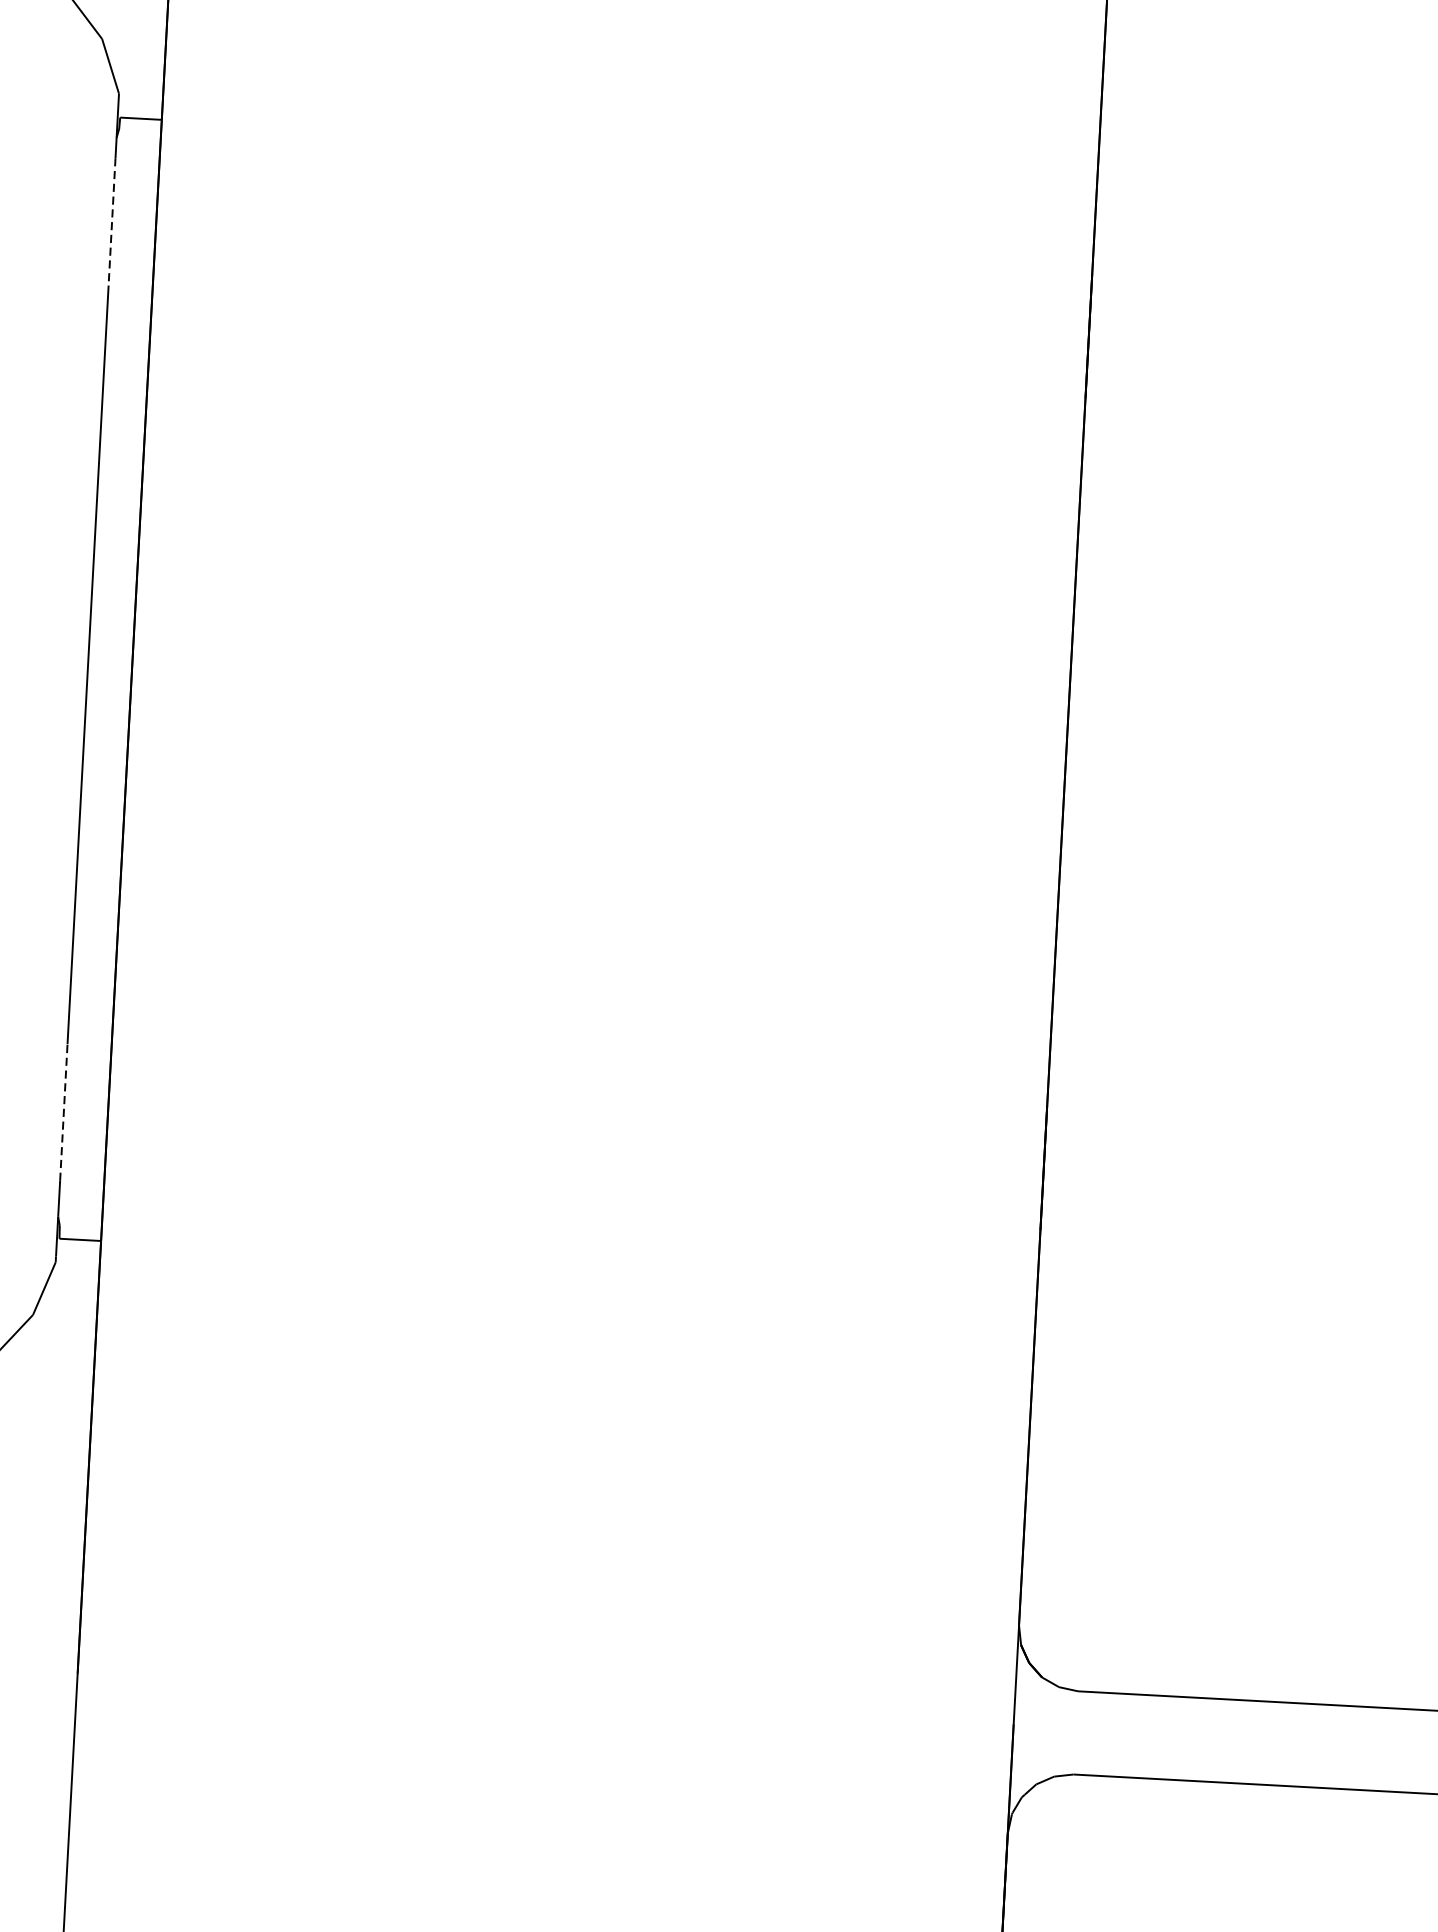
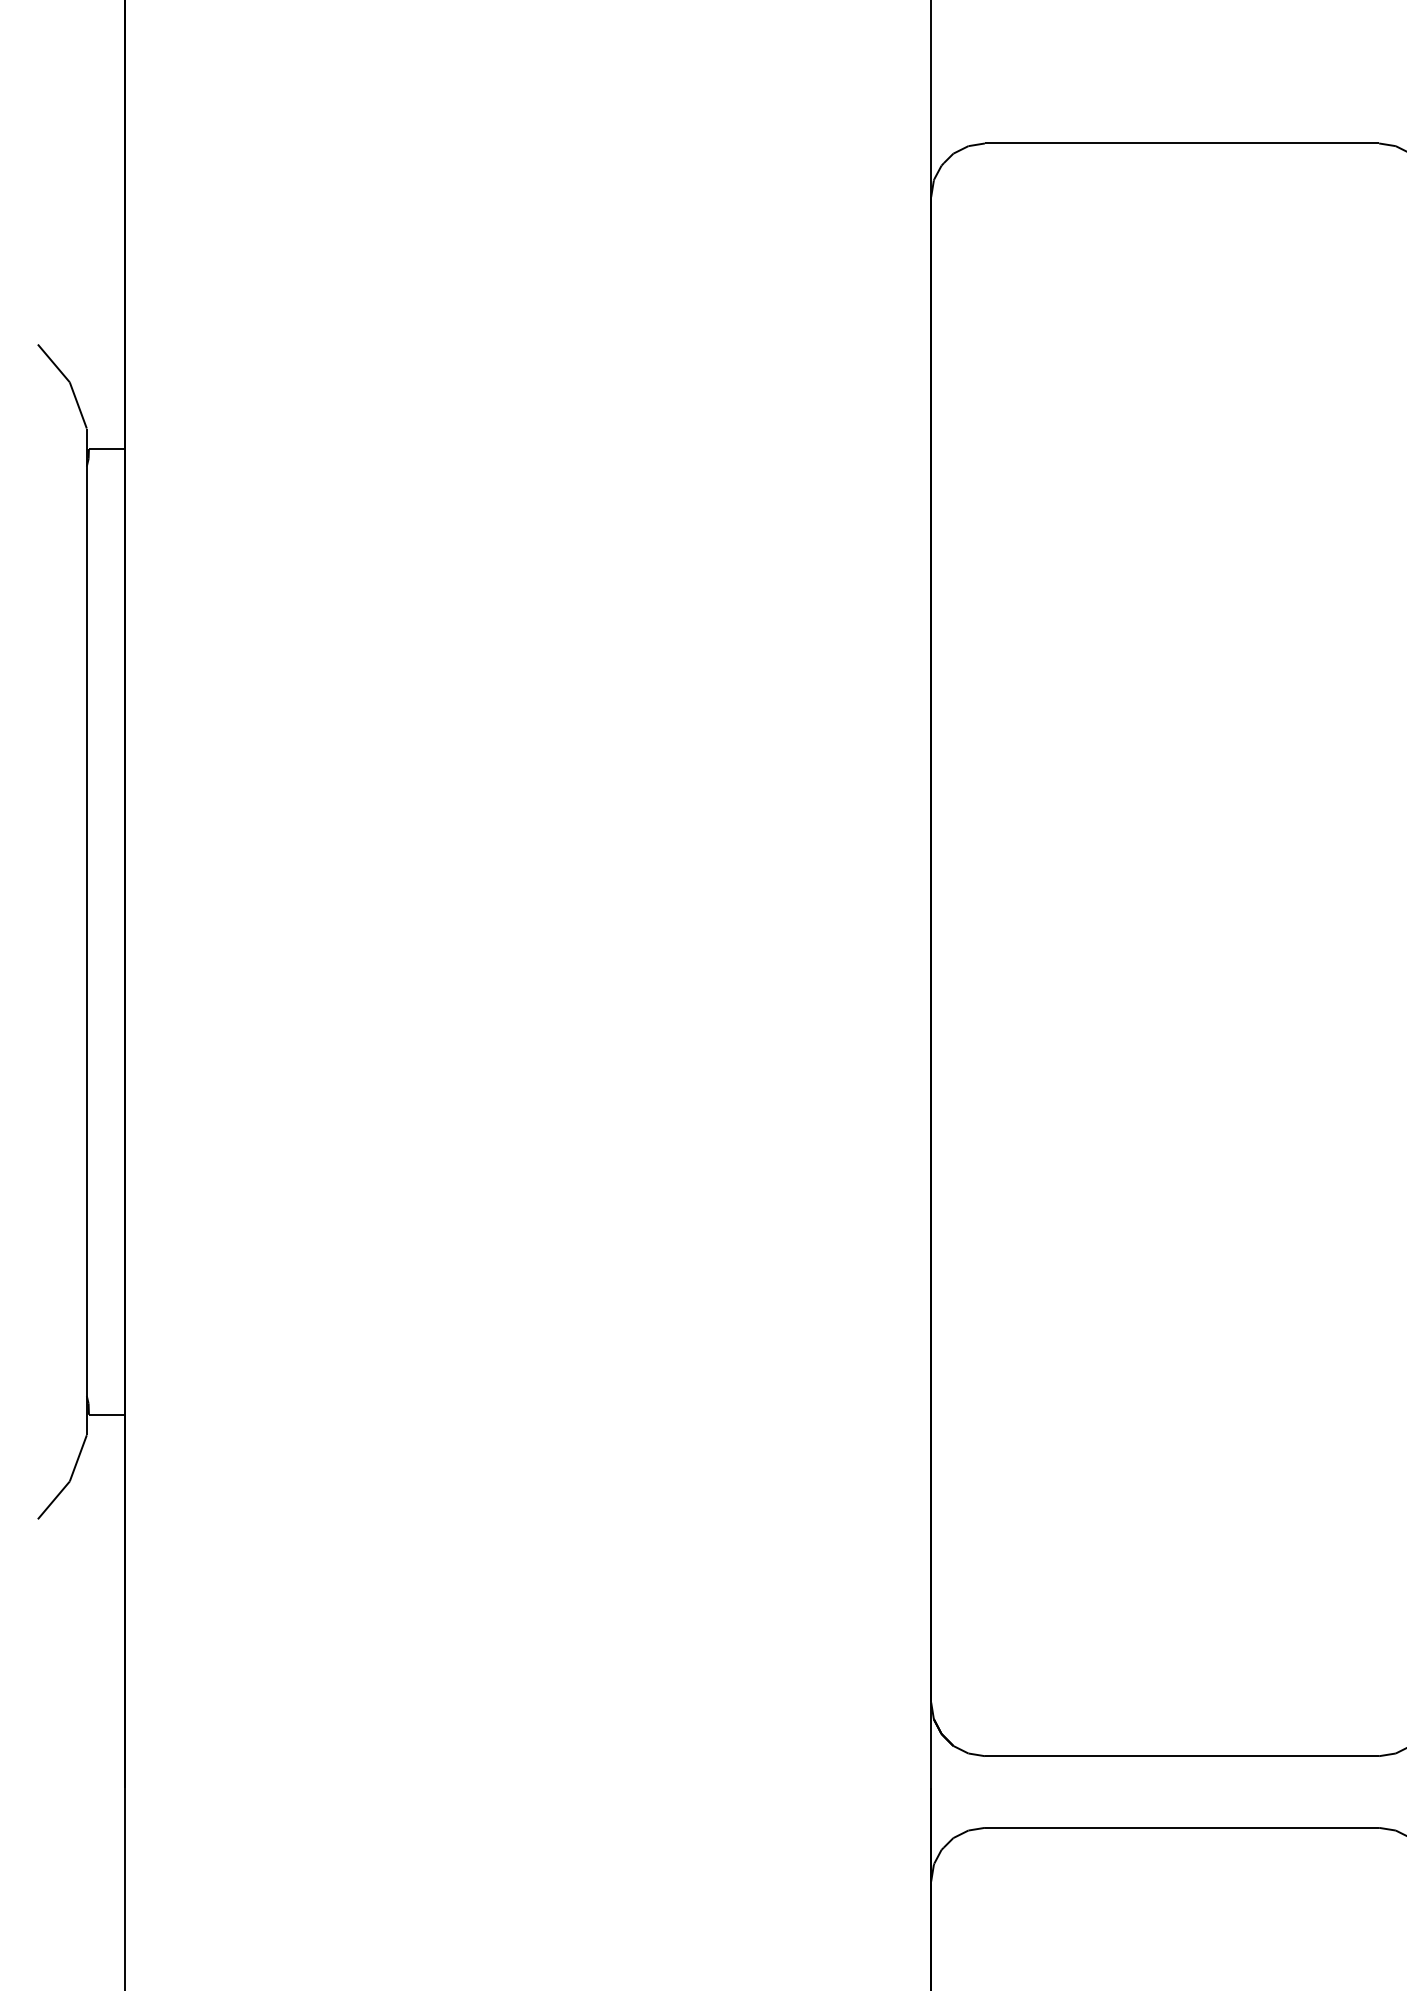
line: (111, 221) -> (86, 538), dashed -> solid
line: (63, 1112) -> (86, 1306), dashed -> solid

